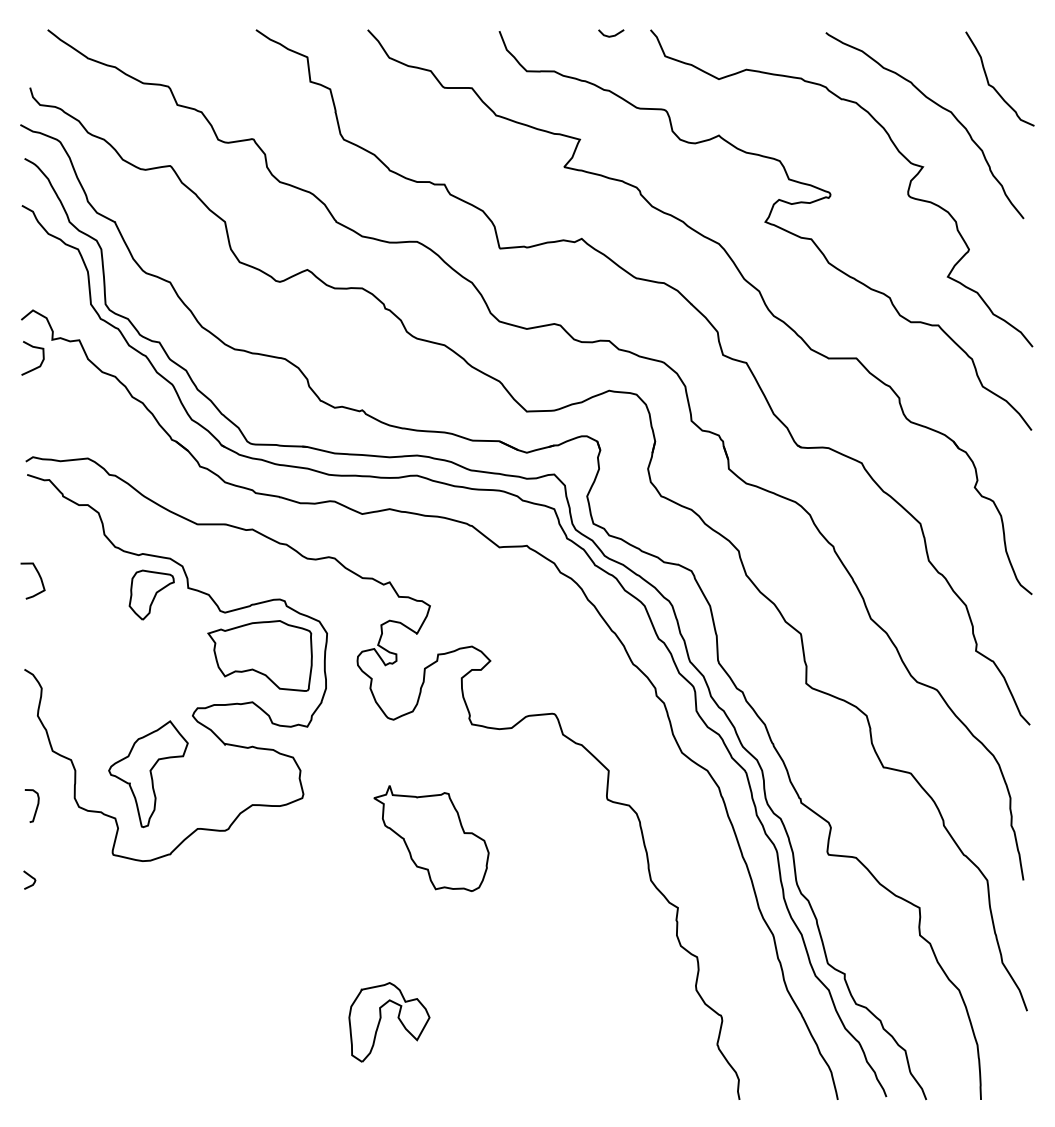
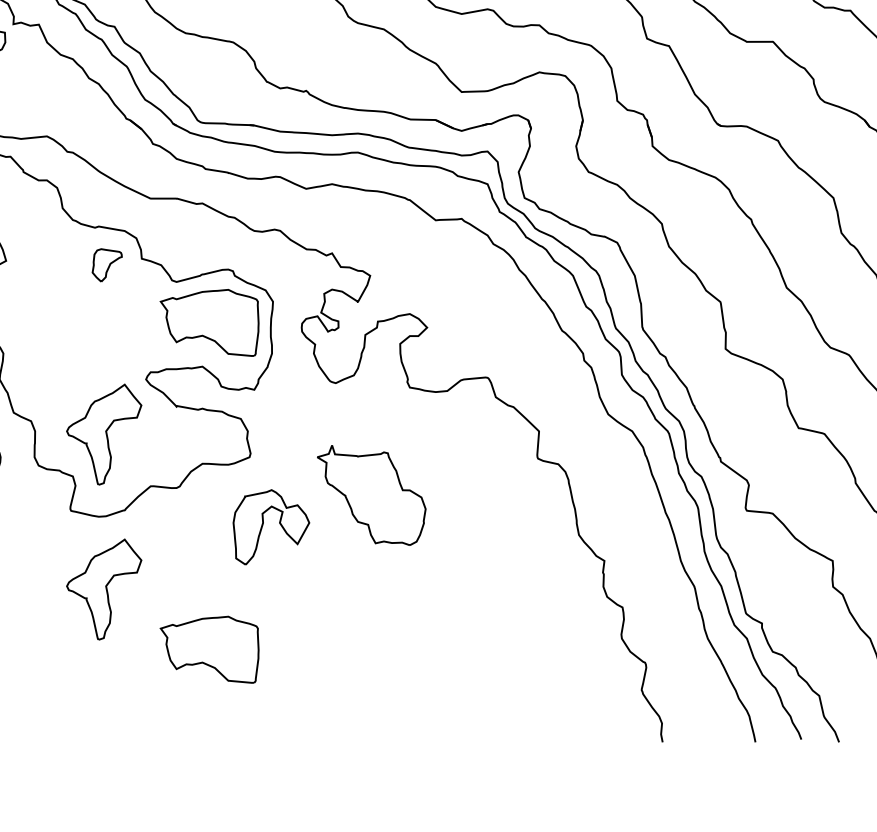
part: (151, 594) -> (107, 264), size x0.7
part: (148, 938) -> (104, 589), added
part: (259, 1001) -> (209, 649), added
part: (381, 1018) -> (263, 523), moved

